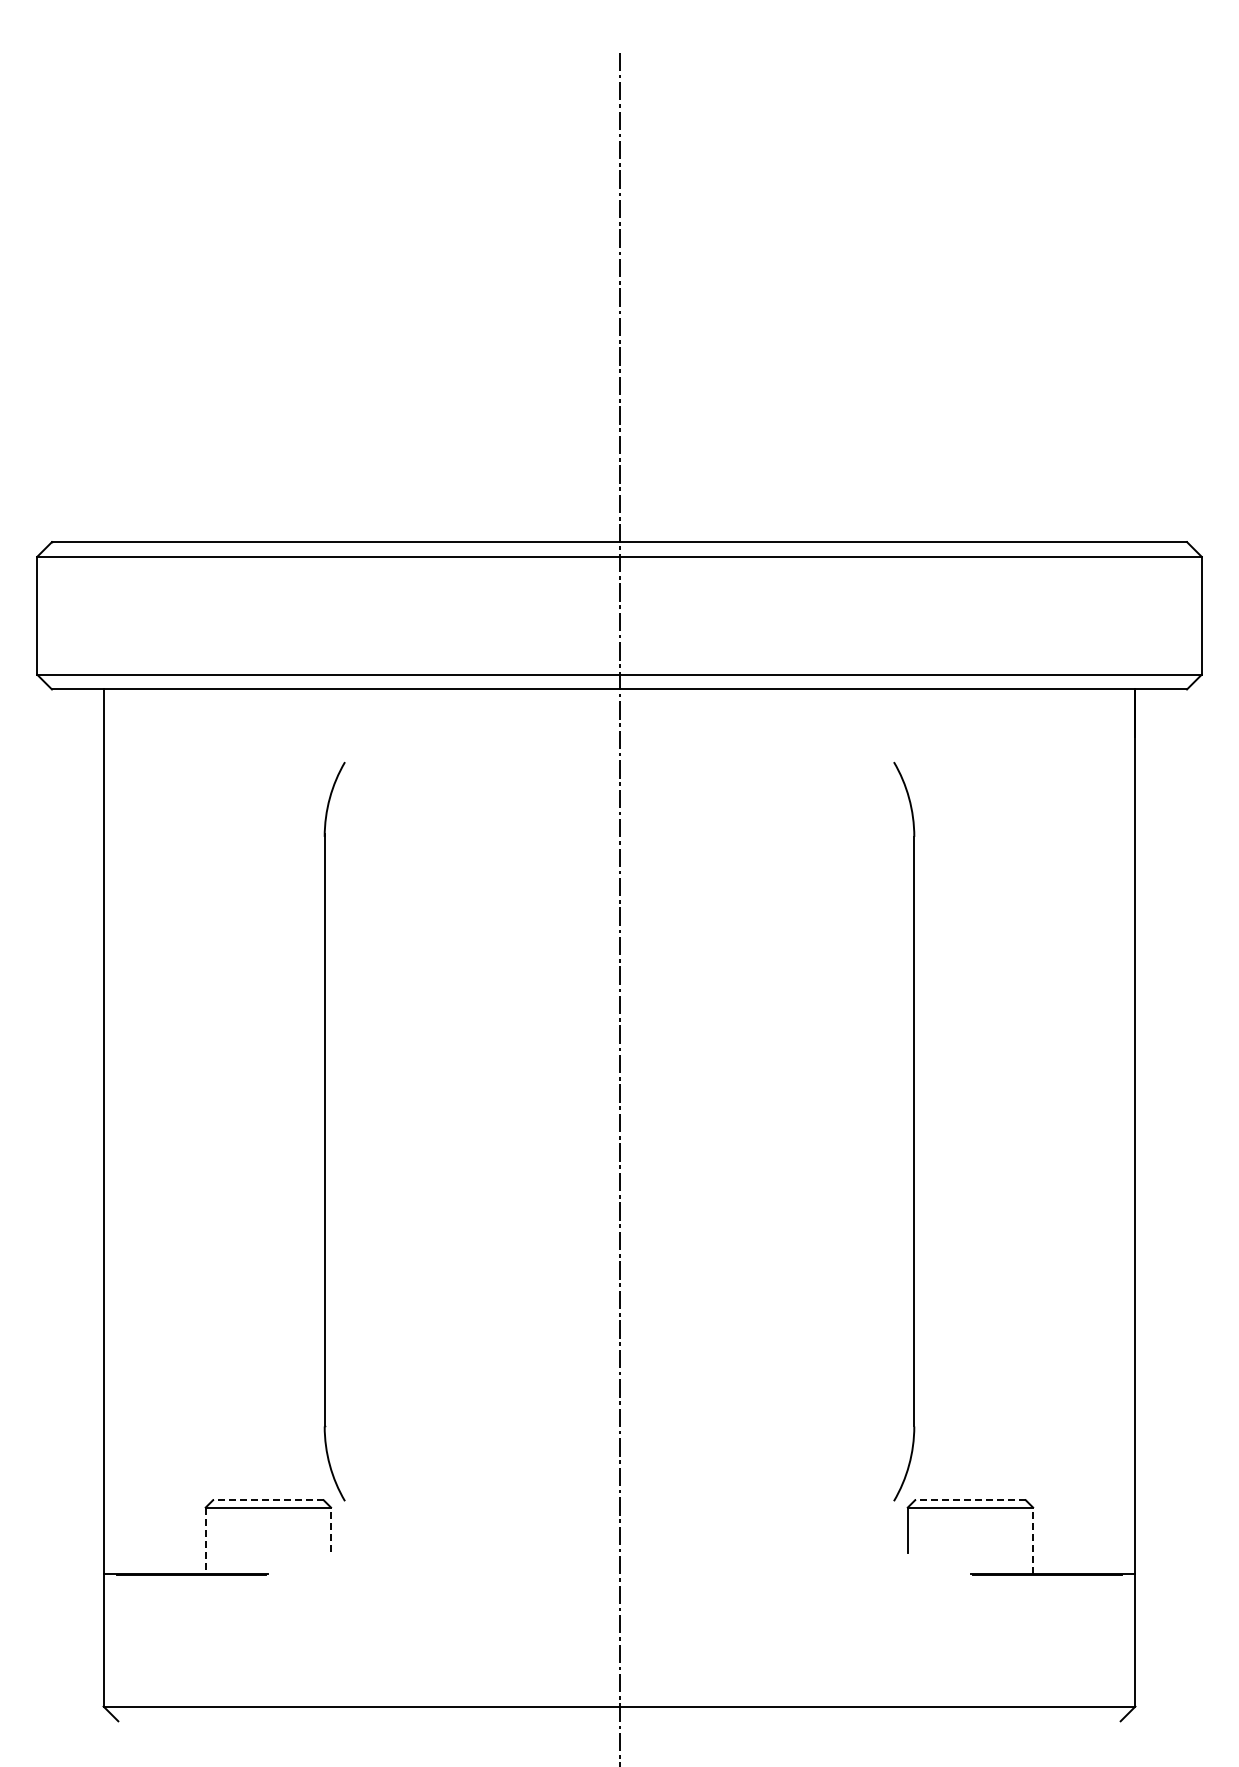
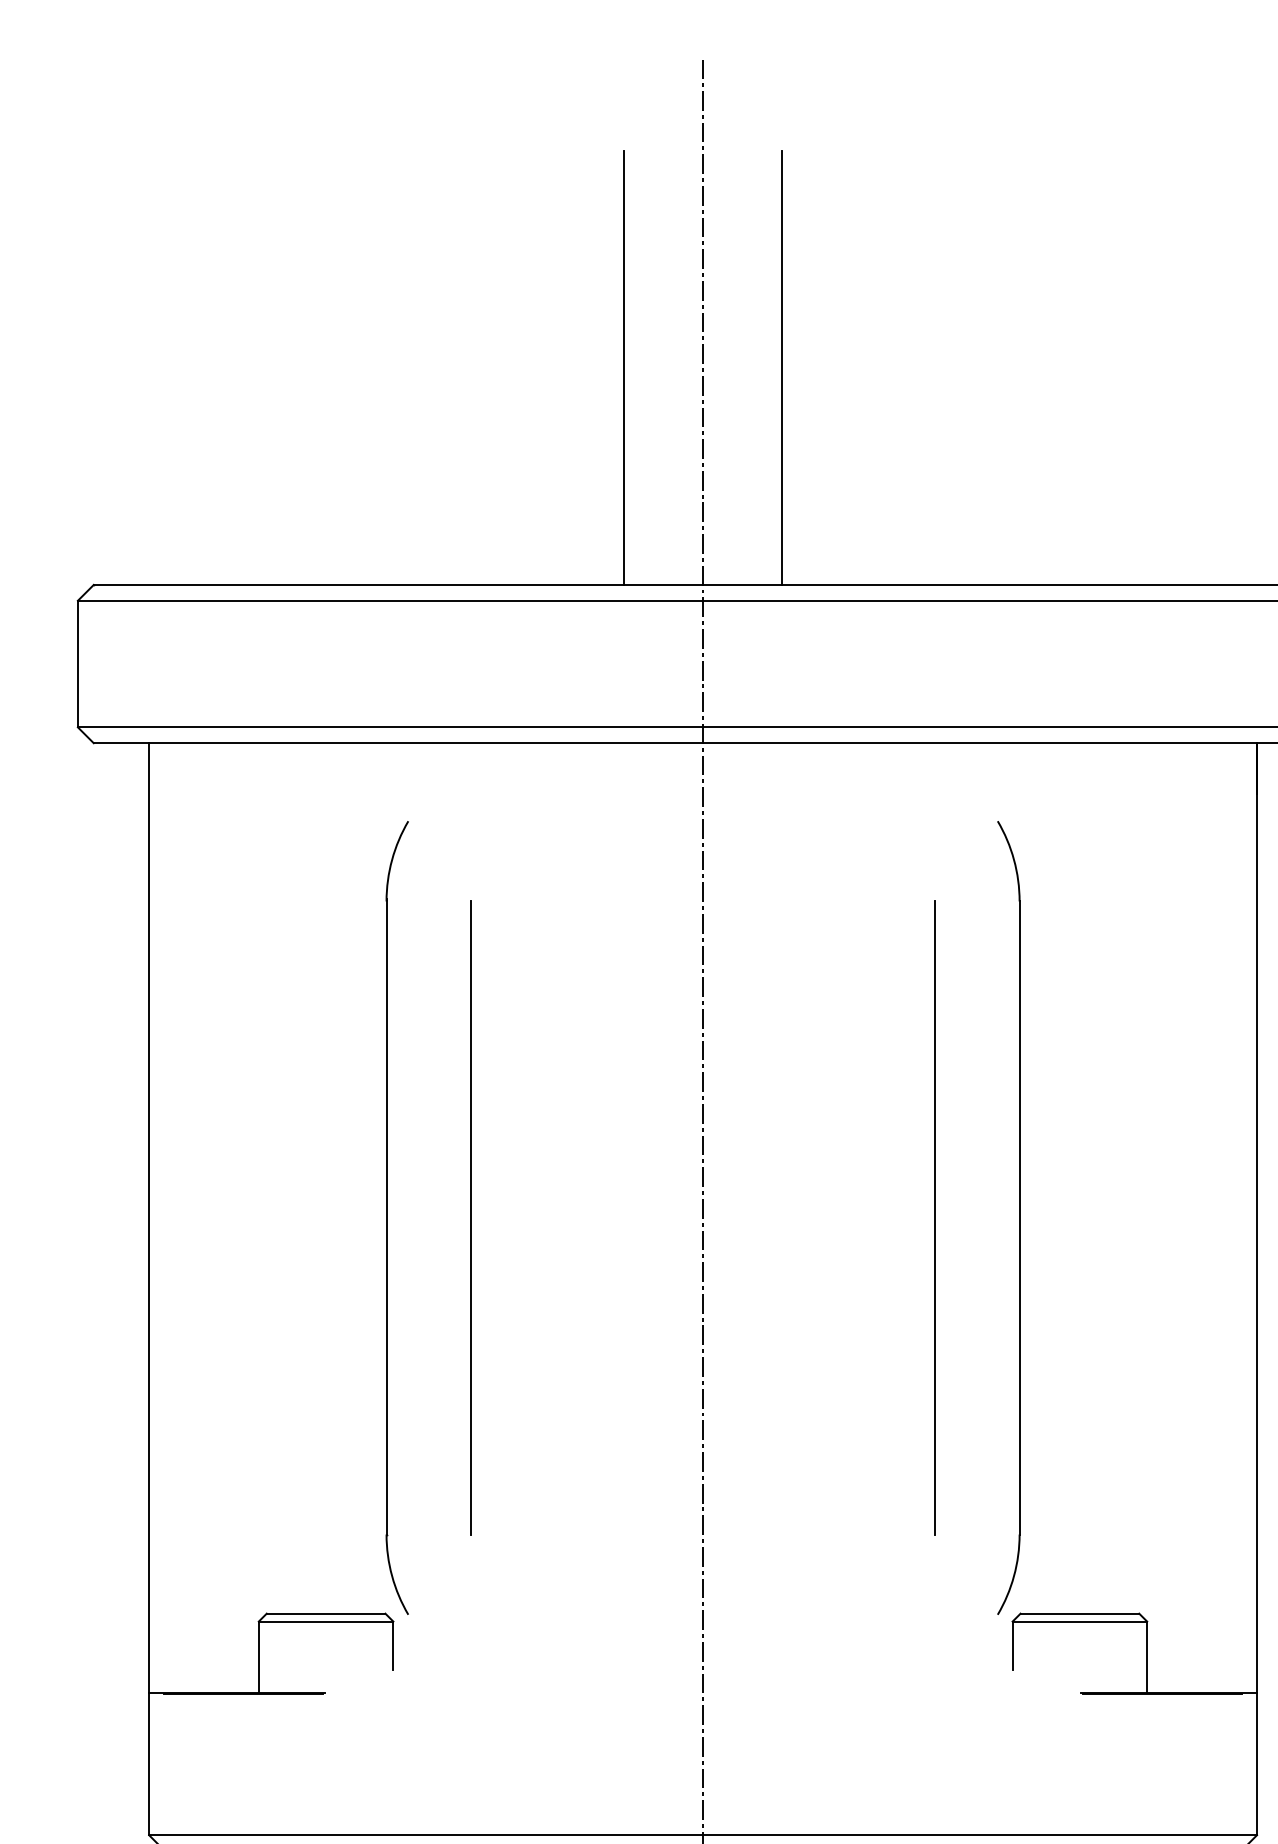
line: (545, 339) -> (623, 367), added
line: (693, 339) -> (782, 367), added
line: (403, 1131) -> (471, 1217), added
line: (835, 1131) -> (934, 1217), added
line: (267, 1500) -> (325, 1613), dashed -> solid
line: (969, 1500) -> (1078, 1613), dashed -> solid
line: (331, 1529) -> (393, 1645), dashed -> solid
line: (1033, 1540) -> (1147, 1656), dashed -> solid
line: (205, 1541) -> (258, 1658), dashed -> solid

